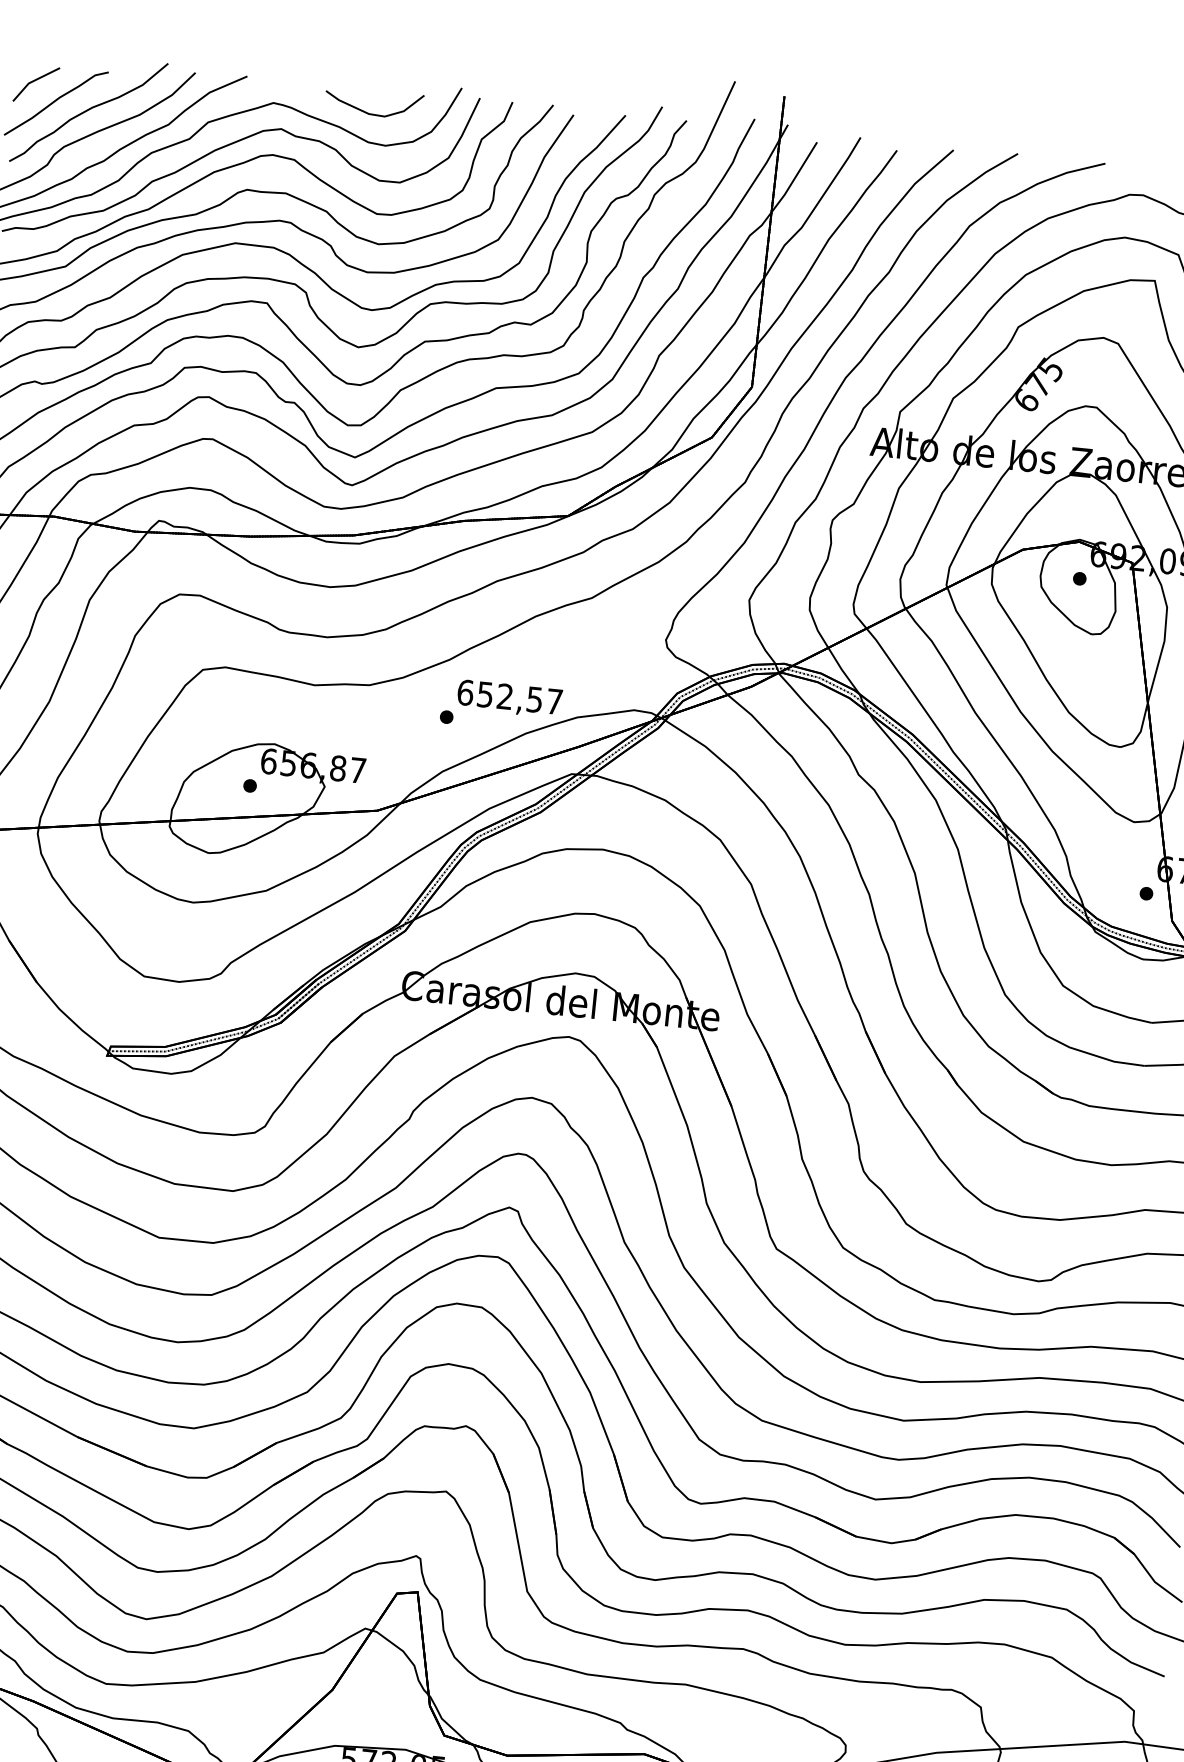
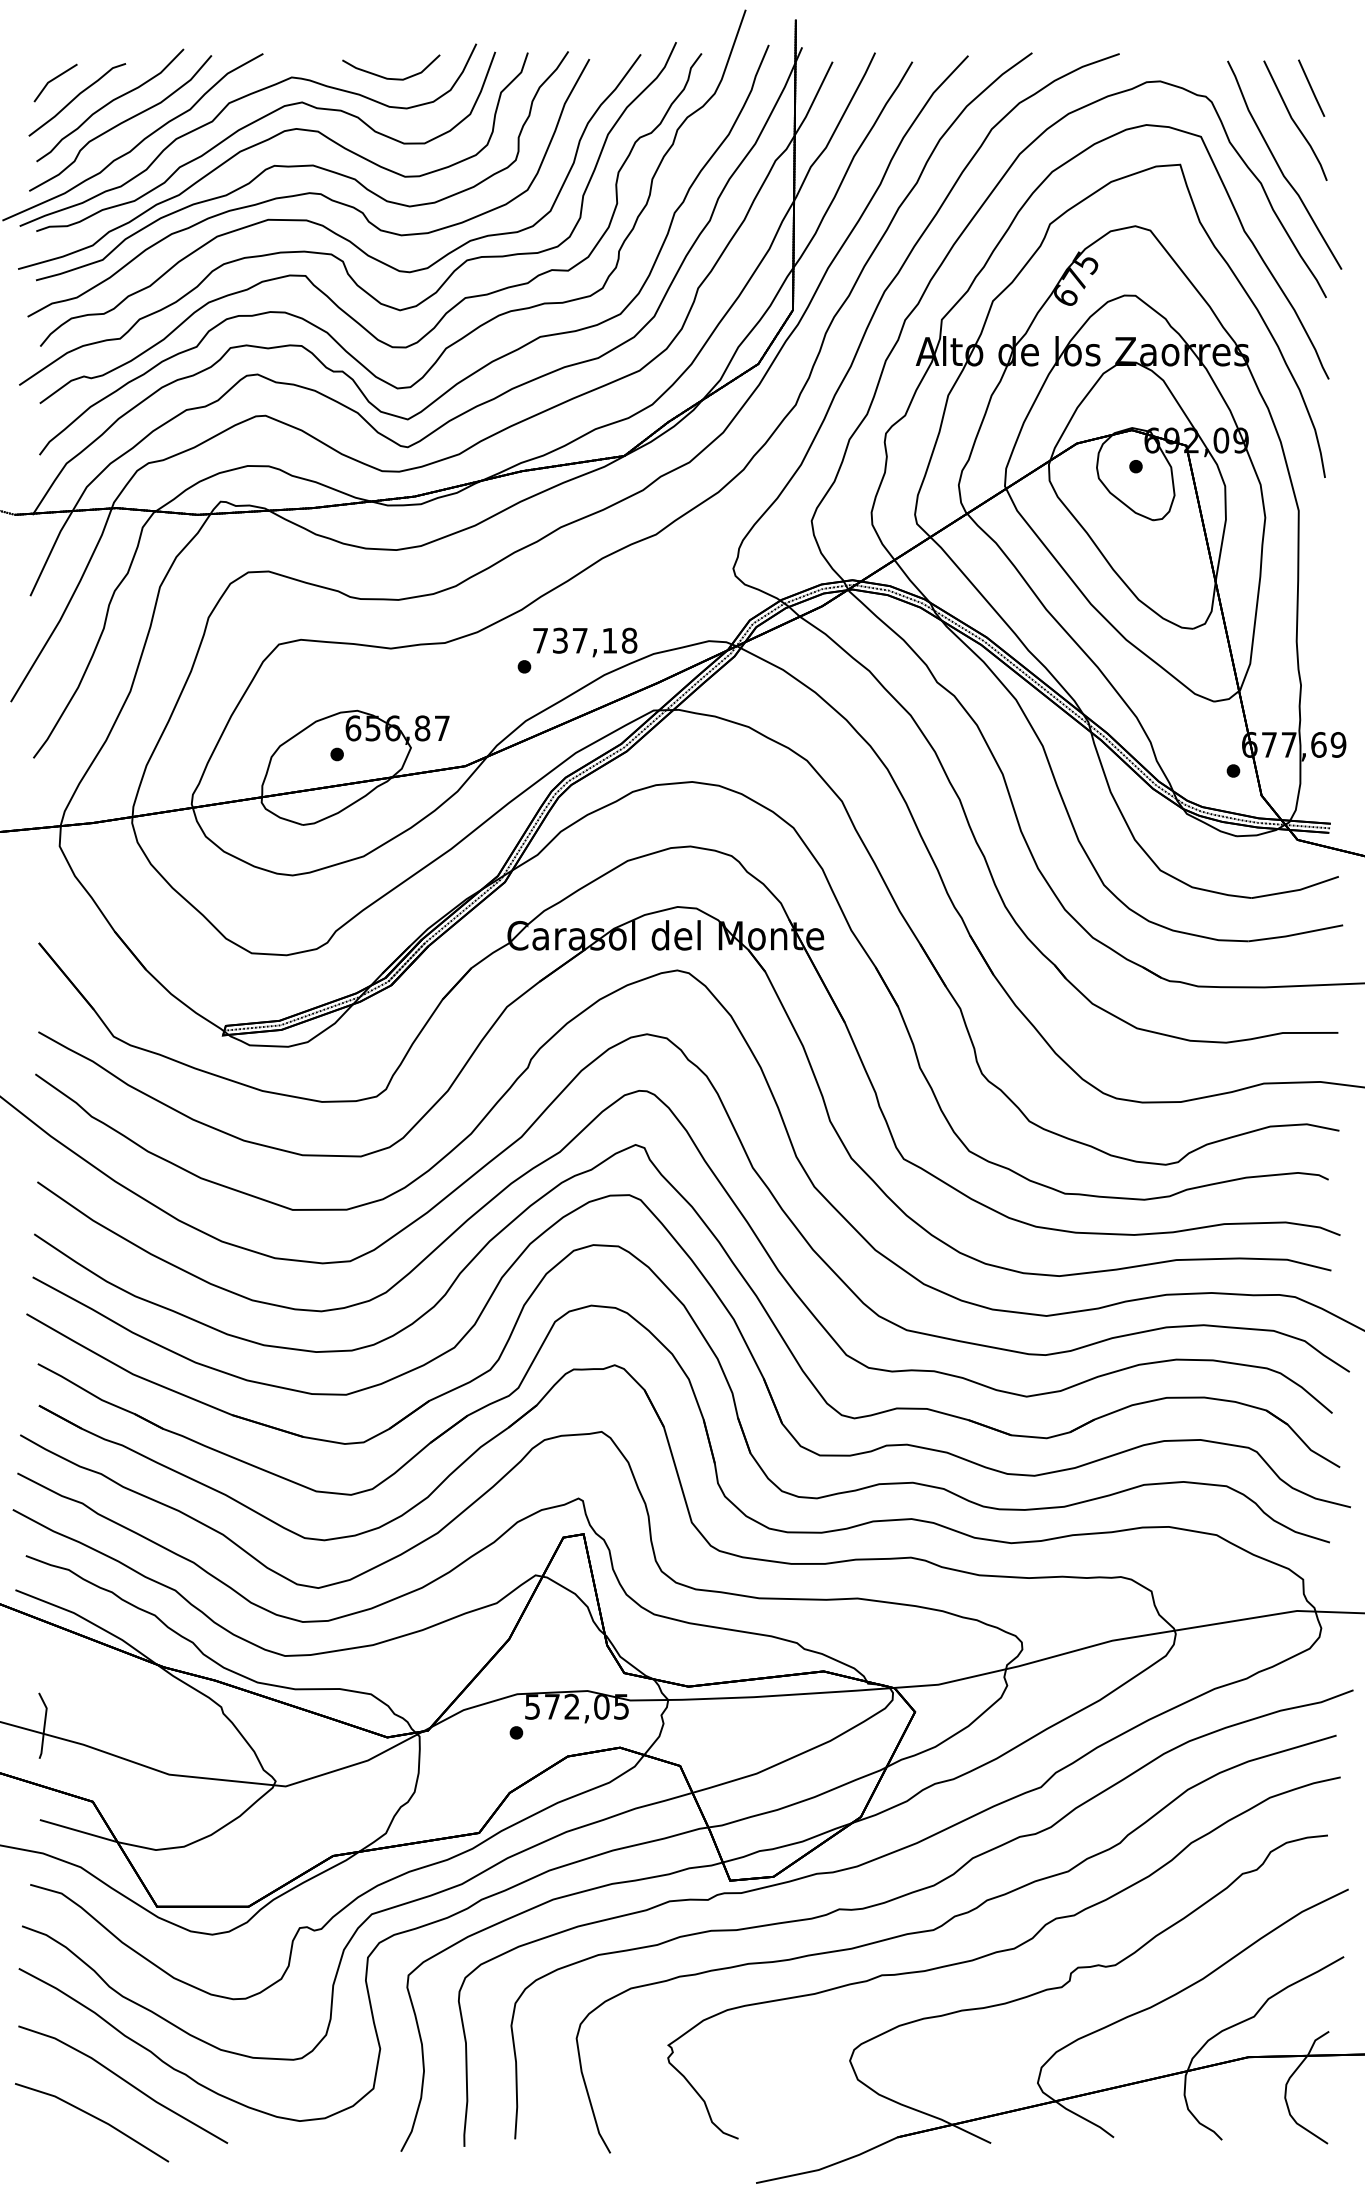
text: (510, 697) -> (585, 640), 652,57 -> 737,18

